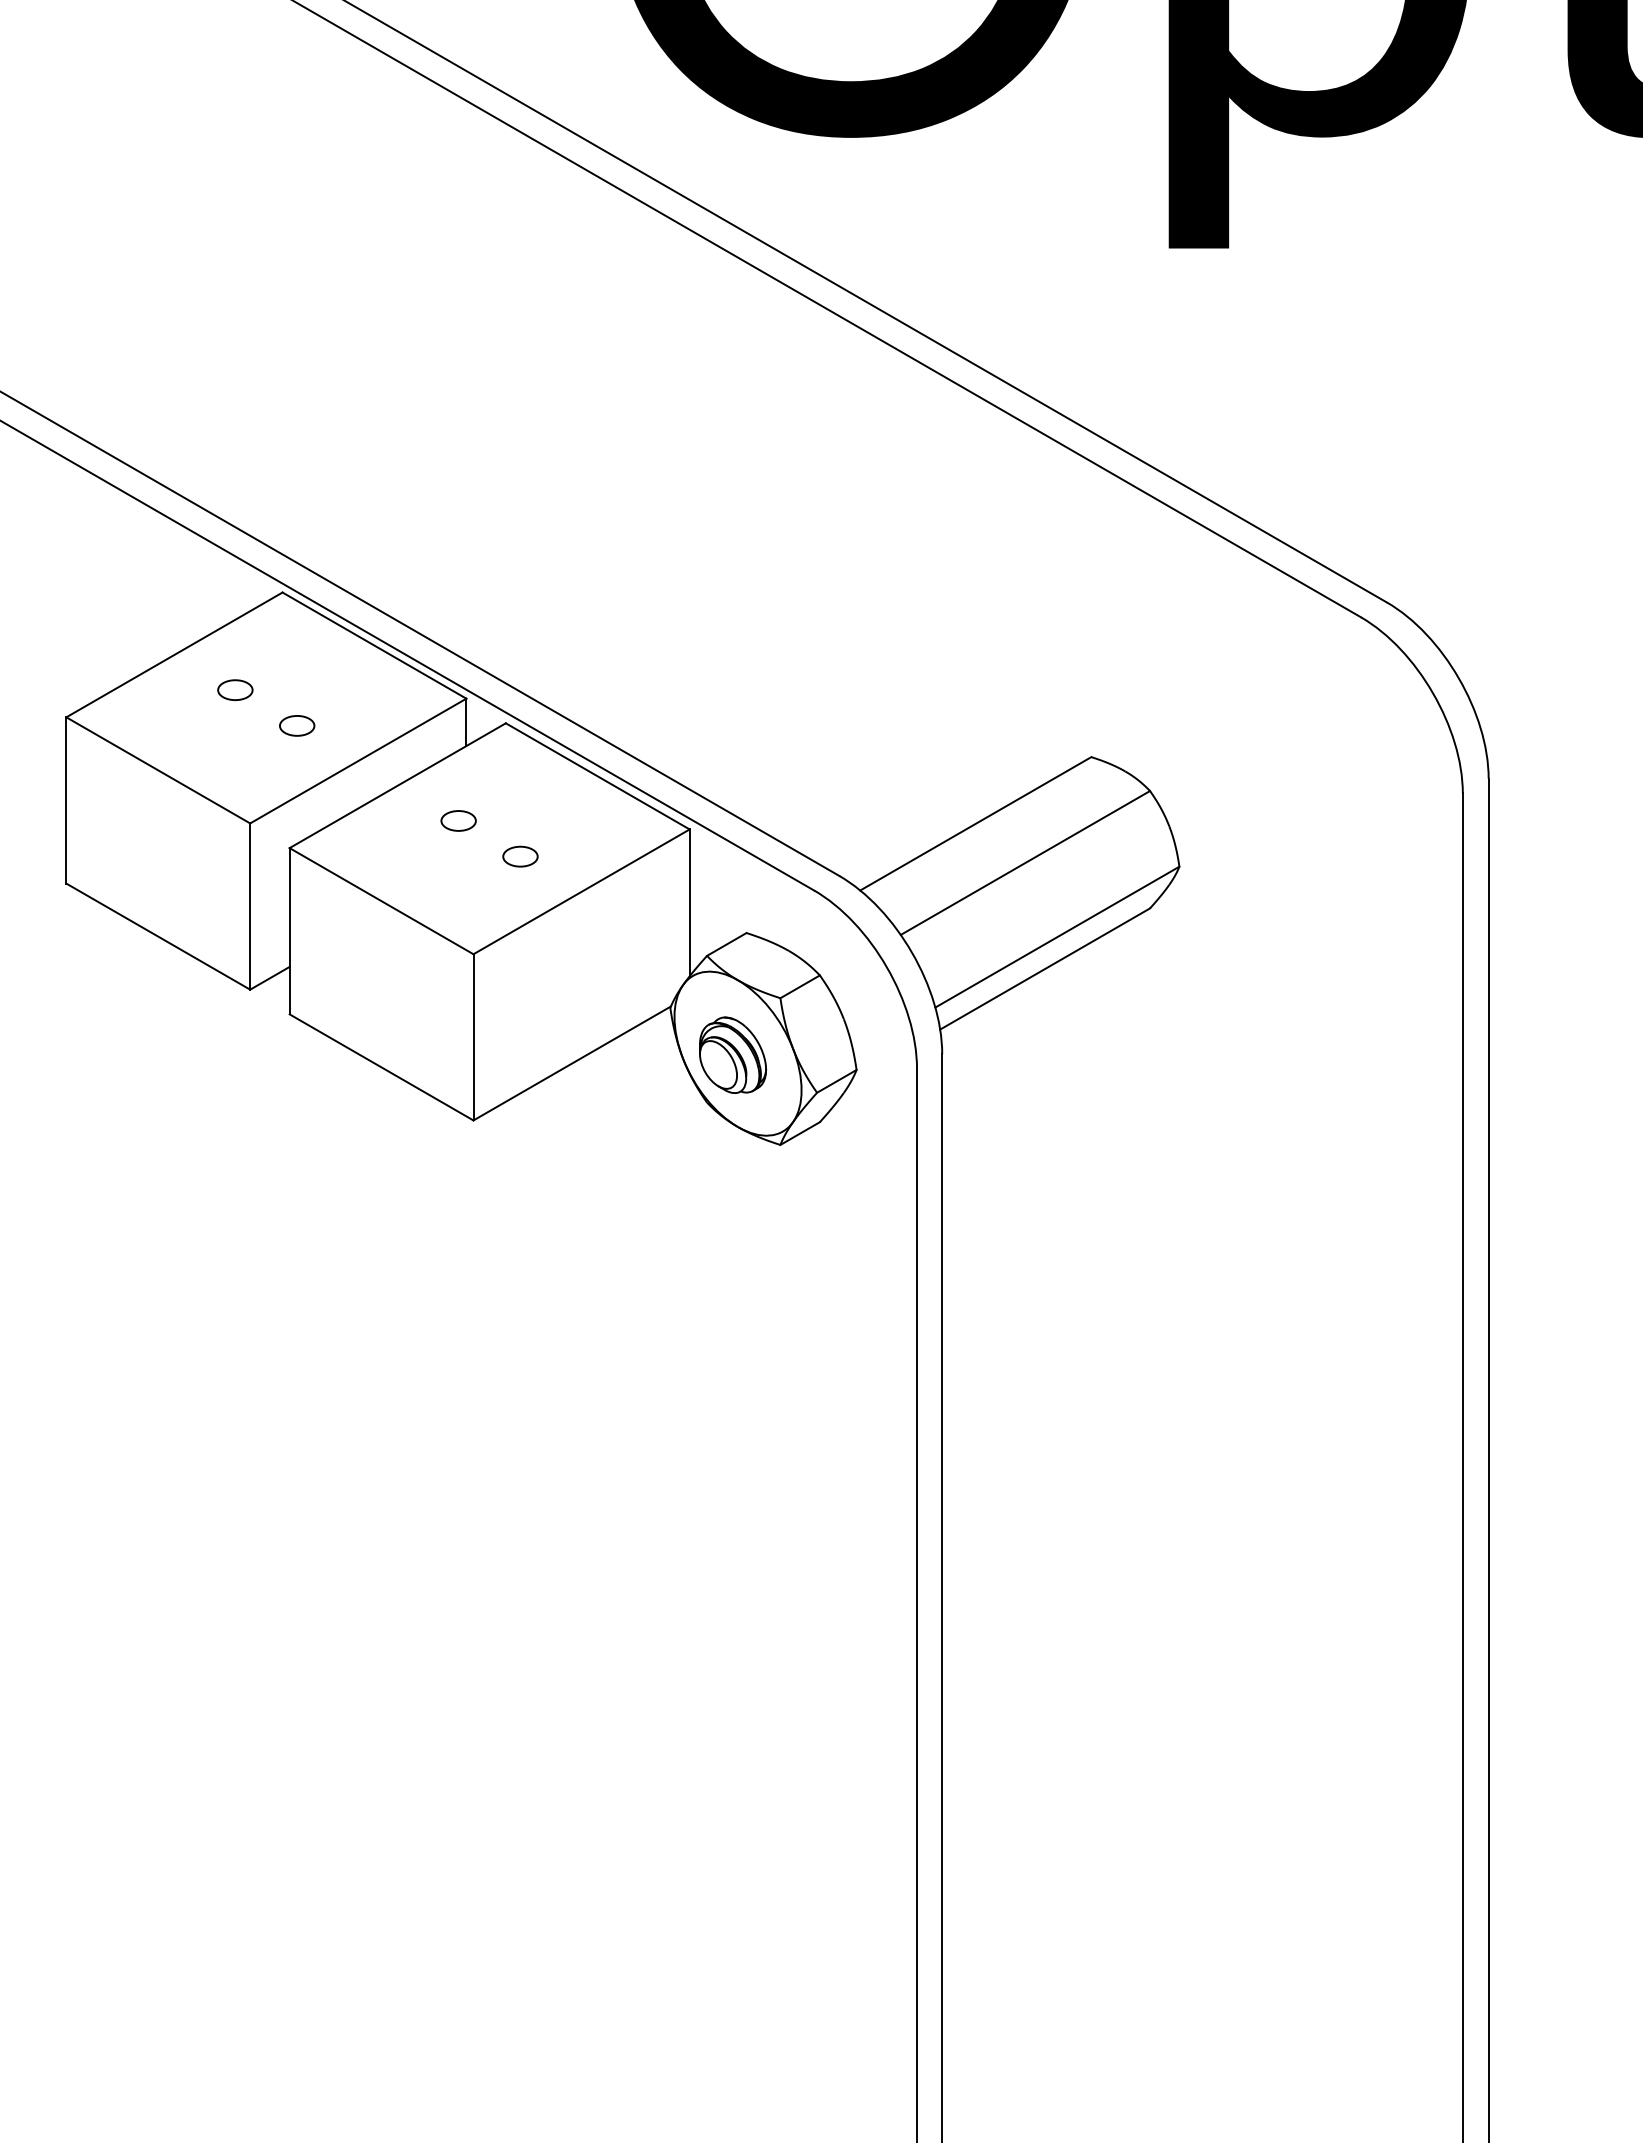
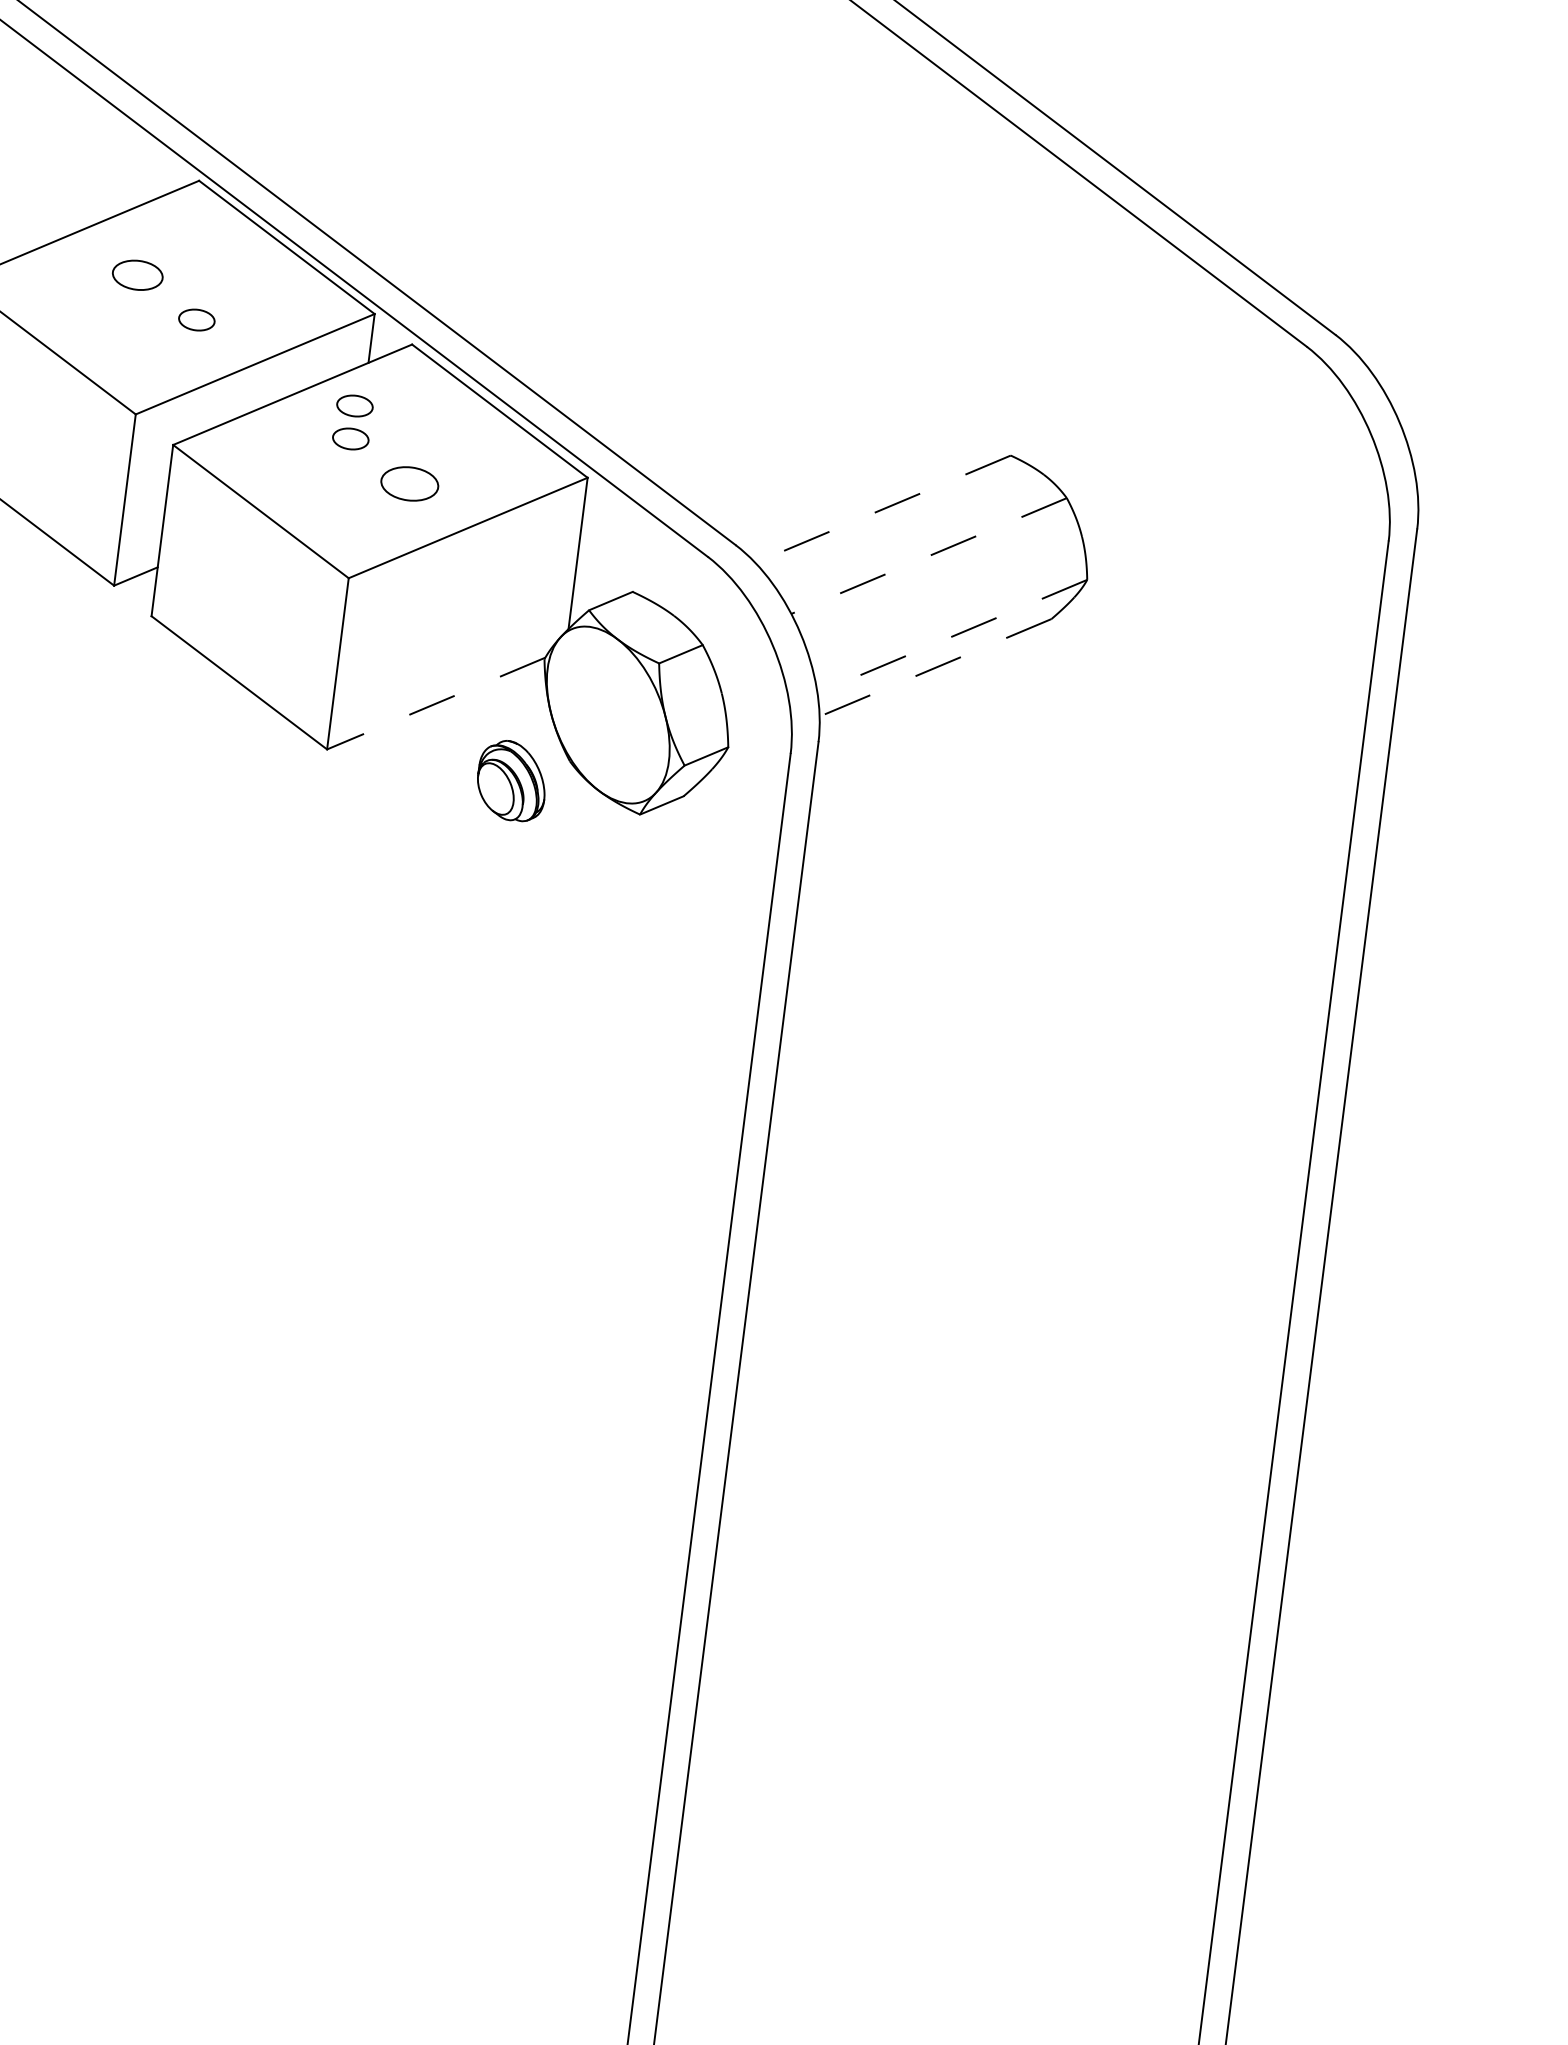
part: (235, 689) -> (138, 274), size x1.4
part: (458, 788) -> (354, 405), added
line: (975, 824) -> (882, 509), solid -> dashed
part: (520, 856) -> (409, 483), size x1.6
line: (1025, 862) -> (929, 555), solid -> dashed
line: (1057, 937) -> (952, 636), solid -> dashed
line: (1044, 969) -> (934, 668), solid -> dashed
part: (733, 1054) -> (512, 780), moved
line: (571, 1063) -> (435, 703), solid -> dashed

